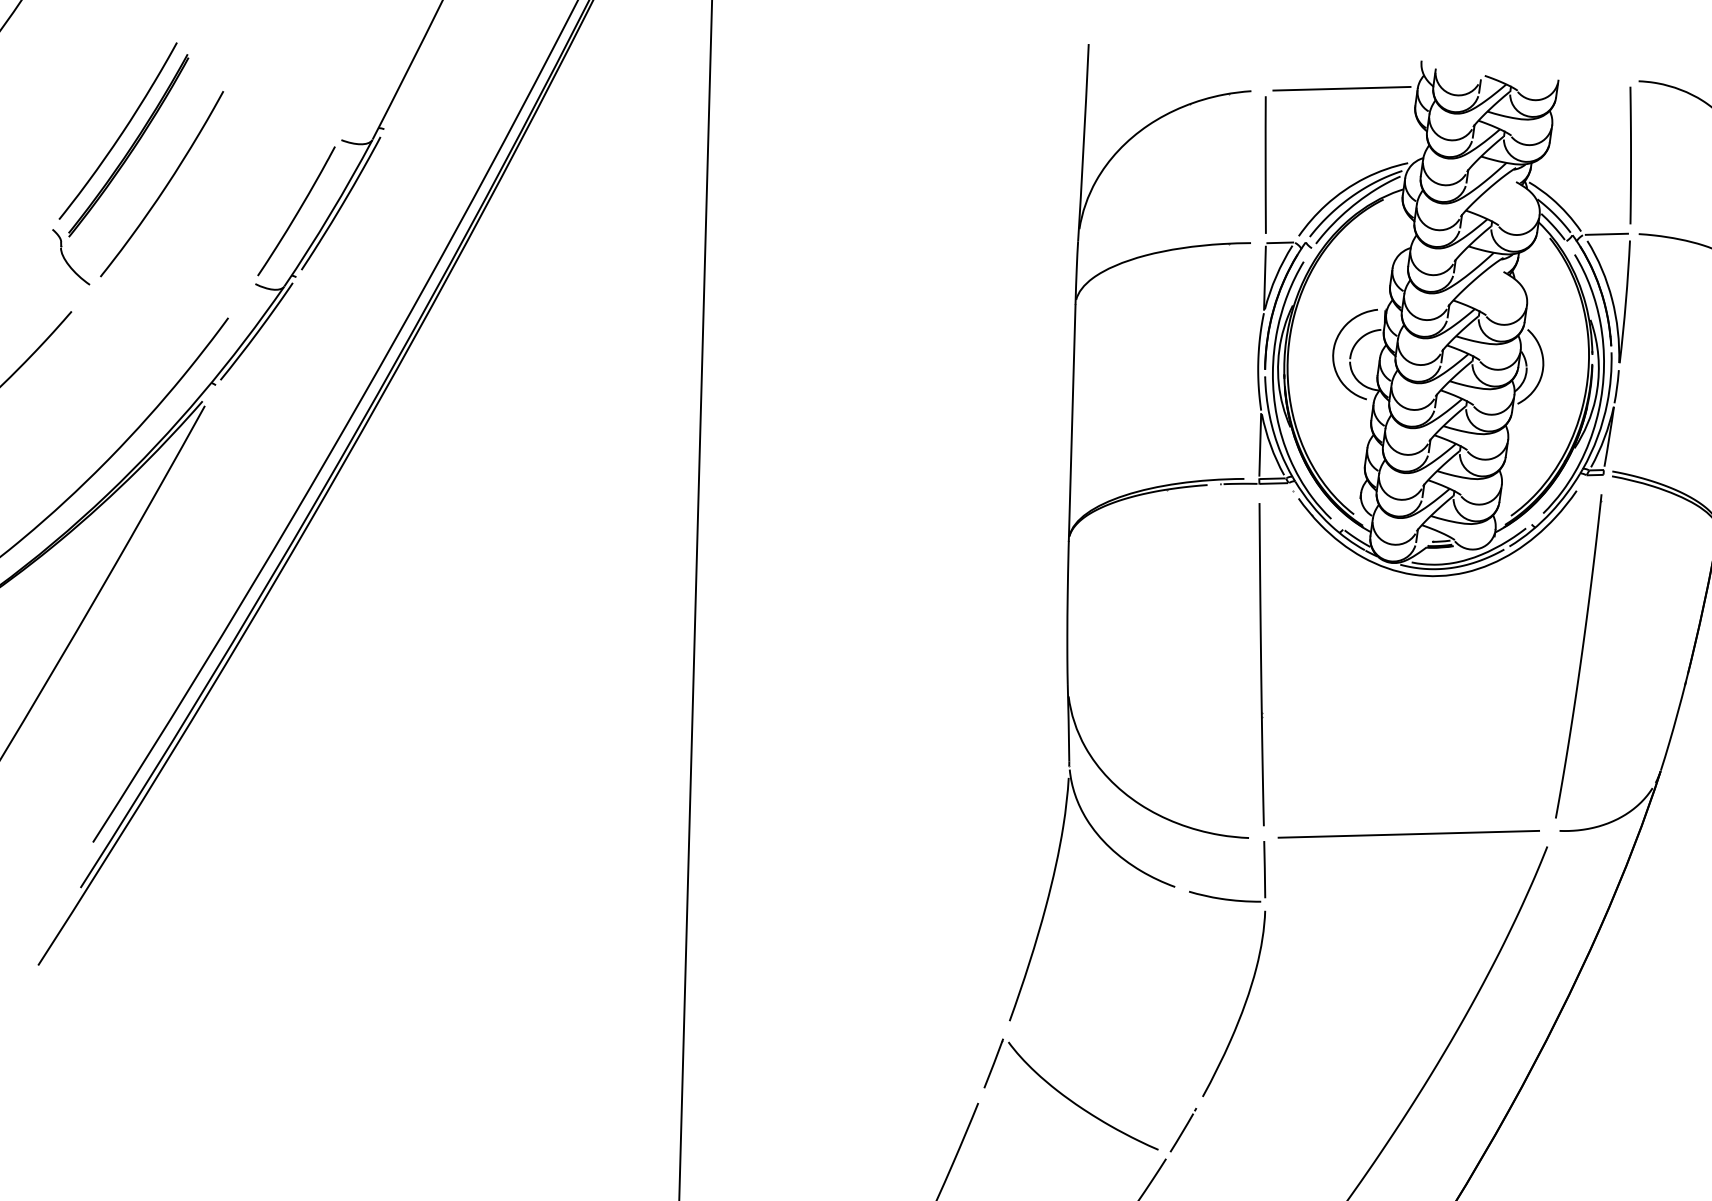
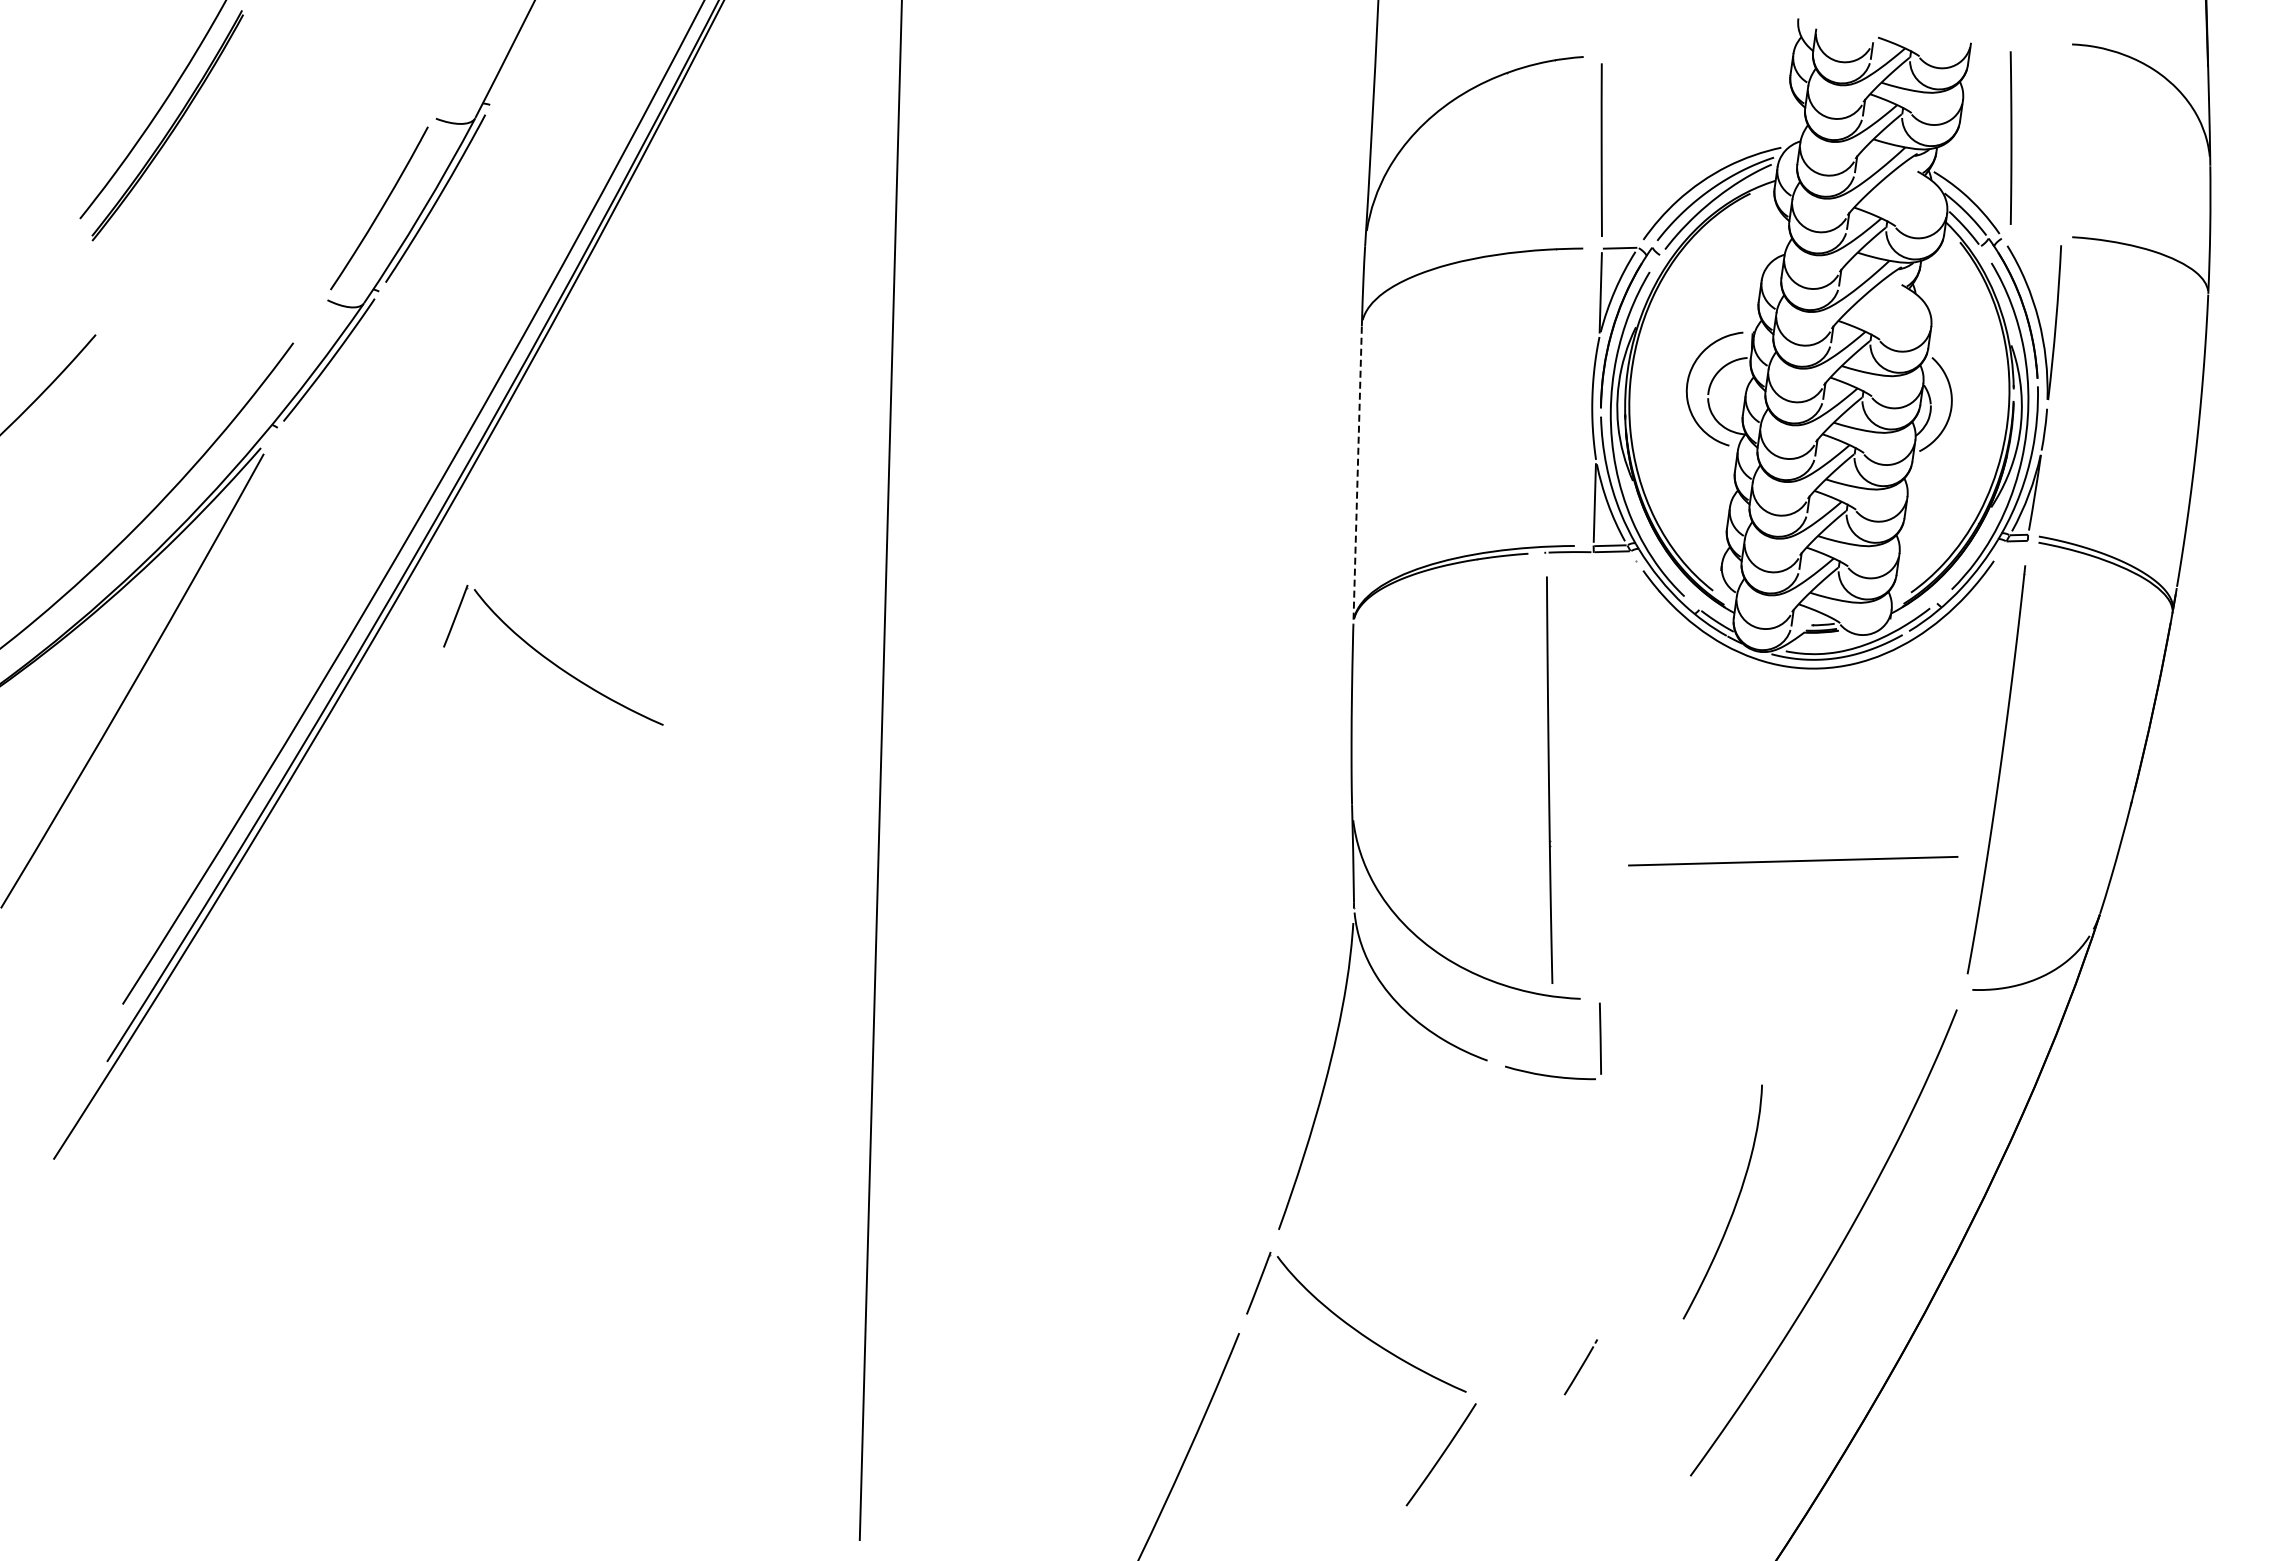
line: (1341, 88) -> (1697, 53), removed
line: (1630, 155) -> (2010, 137), moved
curve: (164, 186) -> (213, 177), removed
line: (1606, 234) -> (2031, 237), removed
part: (66, 260) -> (89, 270), removed
line: (1072, 423) -> (1357, 475), solid -> dashed
part: (434, 565) -> (553, 655), added
line: (1261, 664) -> (1549, 779), moved
line: (1409, 834) -> (1793, 861), moved
curve: (1243, 1006) -> (1734, 1205), moved
line: (1183, 1130) -> (1580, 1367), moved

